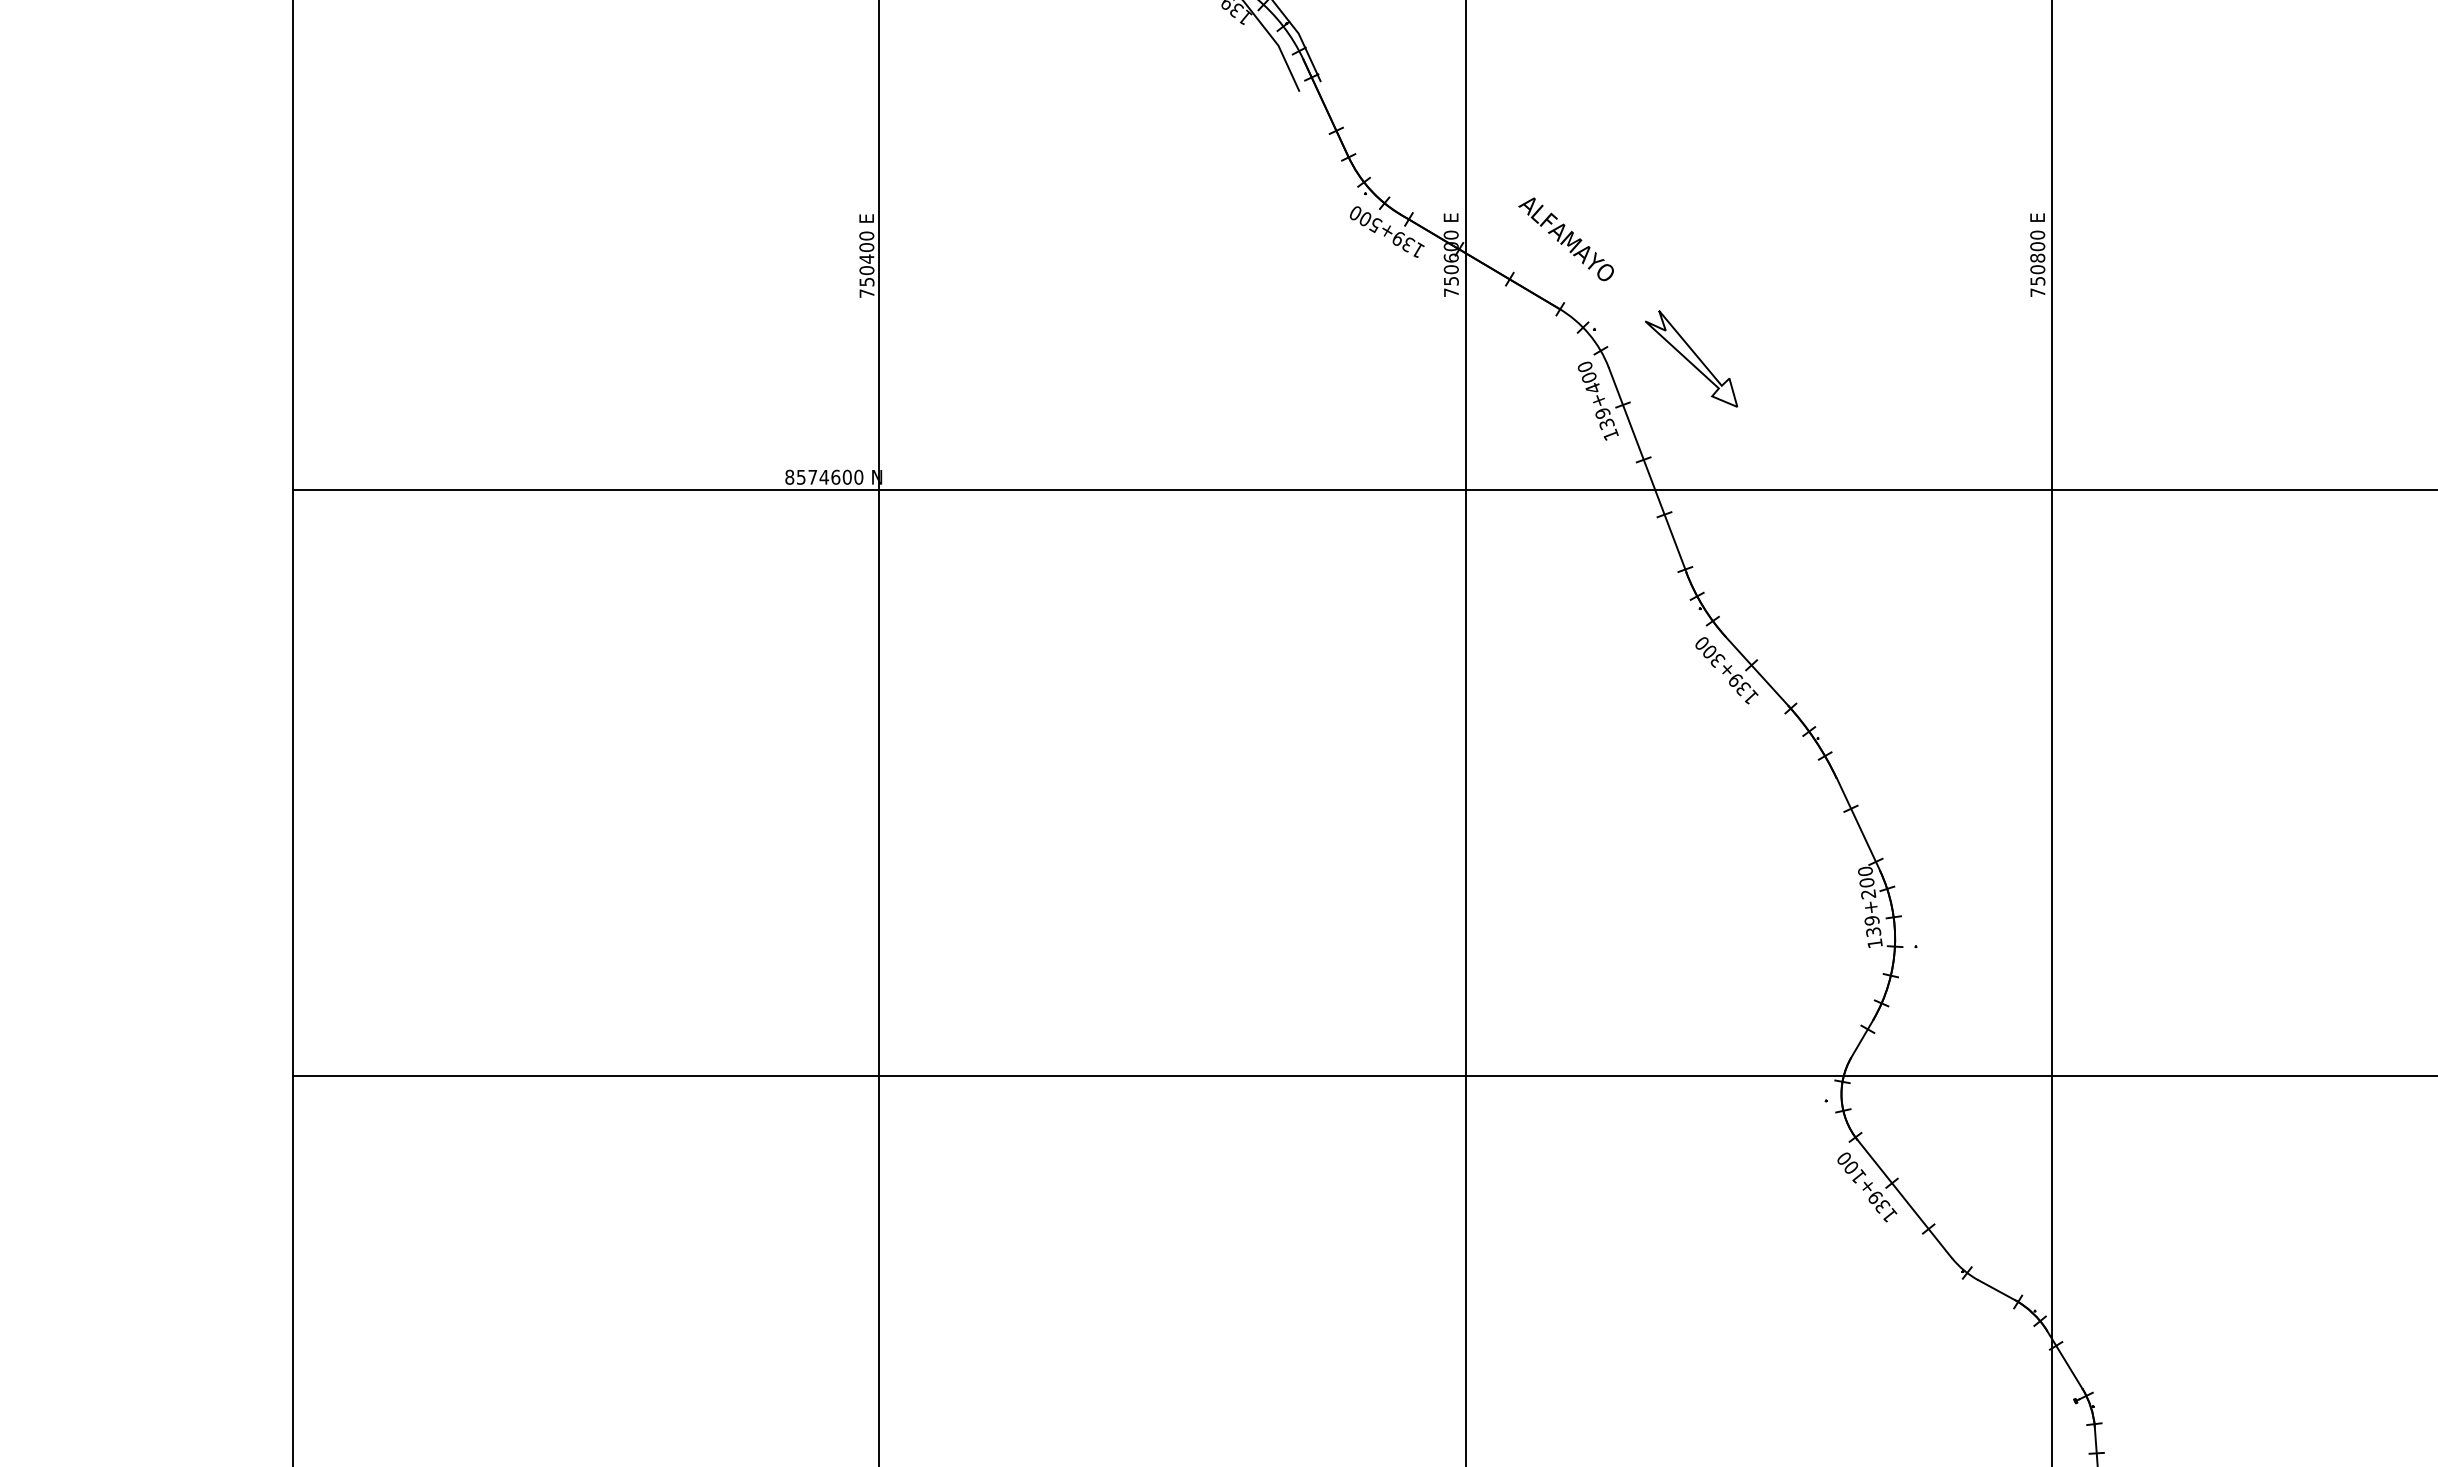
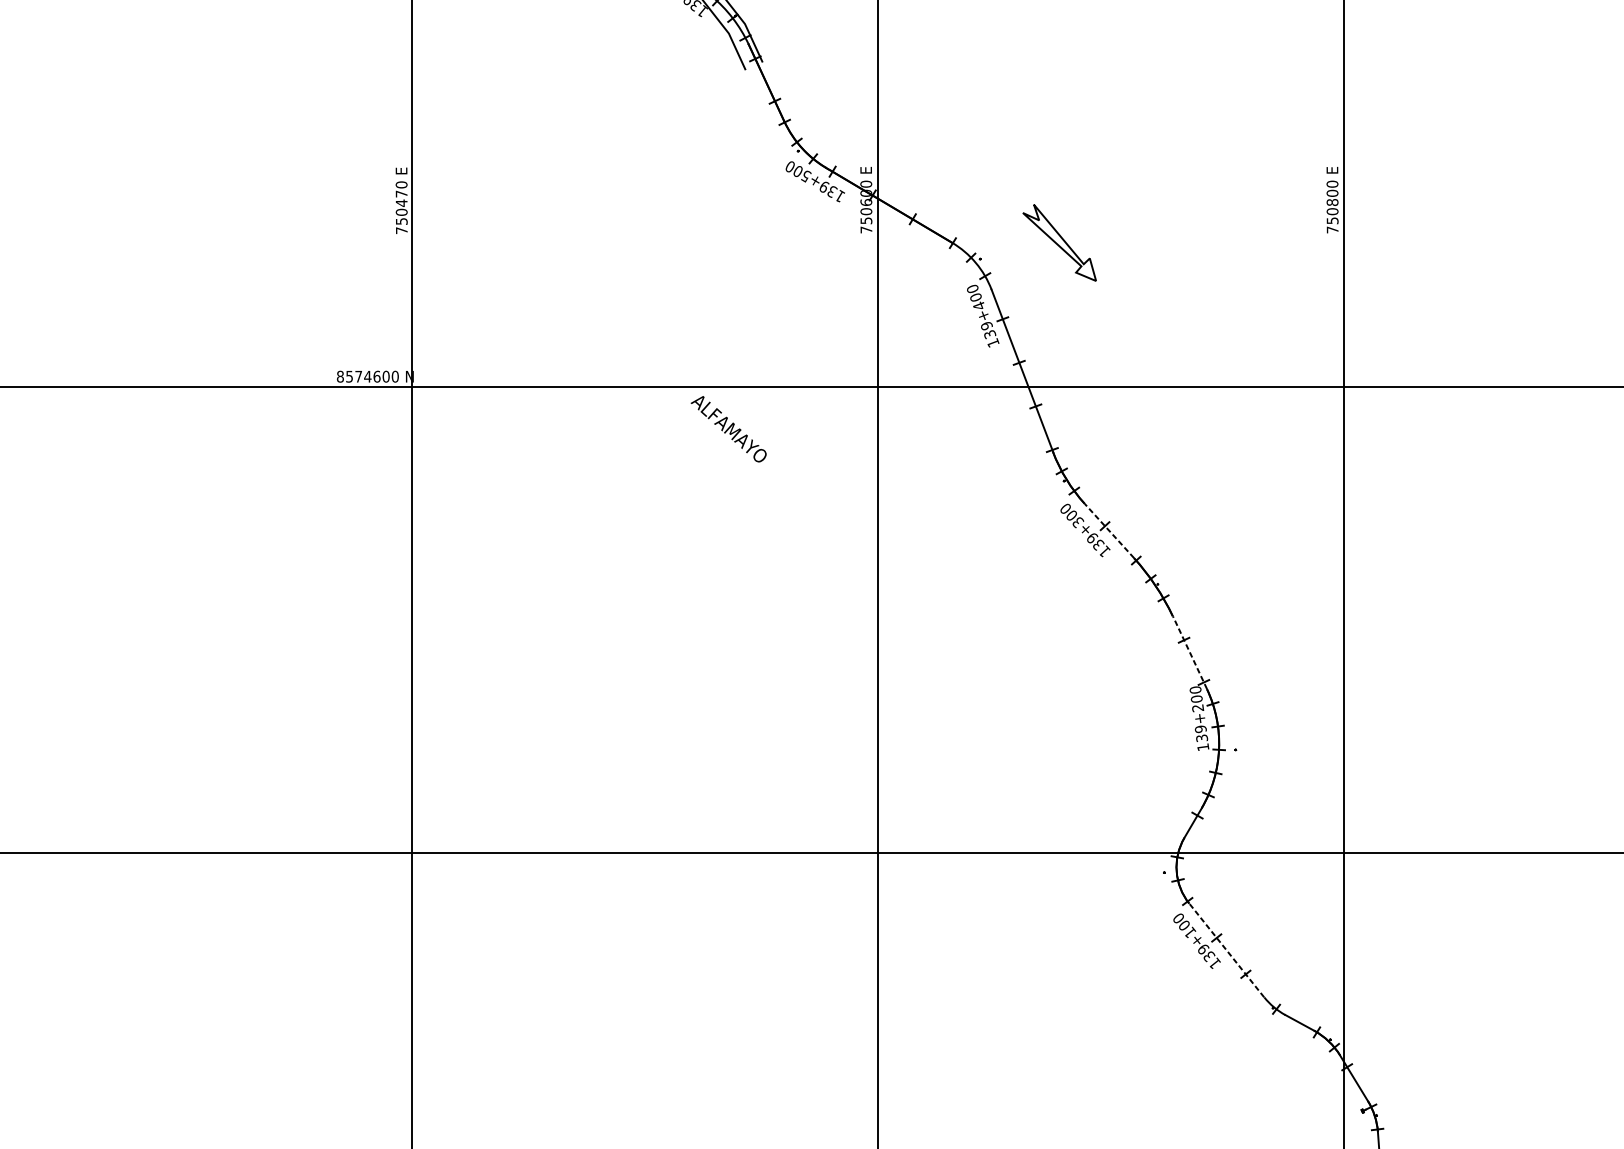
text: (1565, 239) -> (728, 429), moved
text: (866, 247) -> (401, 194), 750400 -> 750470
part: (1691, 358) -> (1059, 242), moved
line: (1757, 671) -> (1109, 531), solid -> dashed
line: (1858, 824) -> (1190, 652), solid -> dashed
line: (1904, 1198) -> (1226, 950), solid -> dashed

